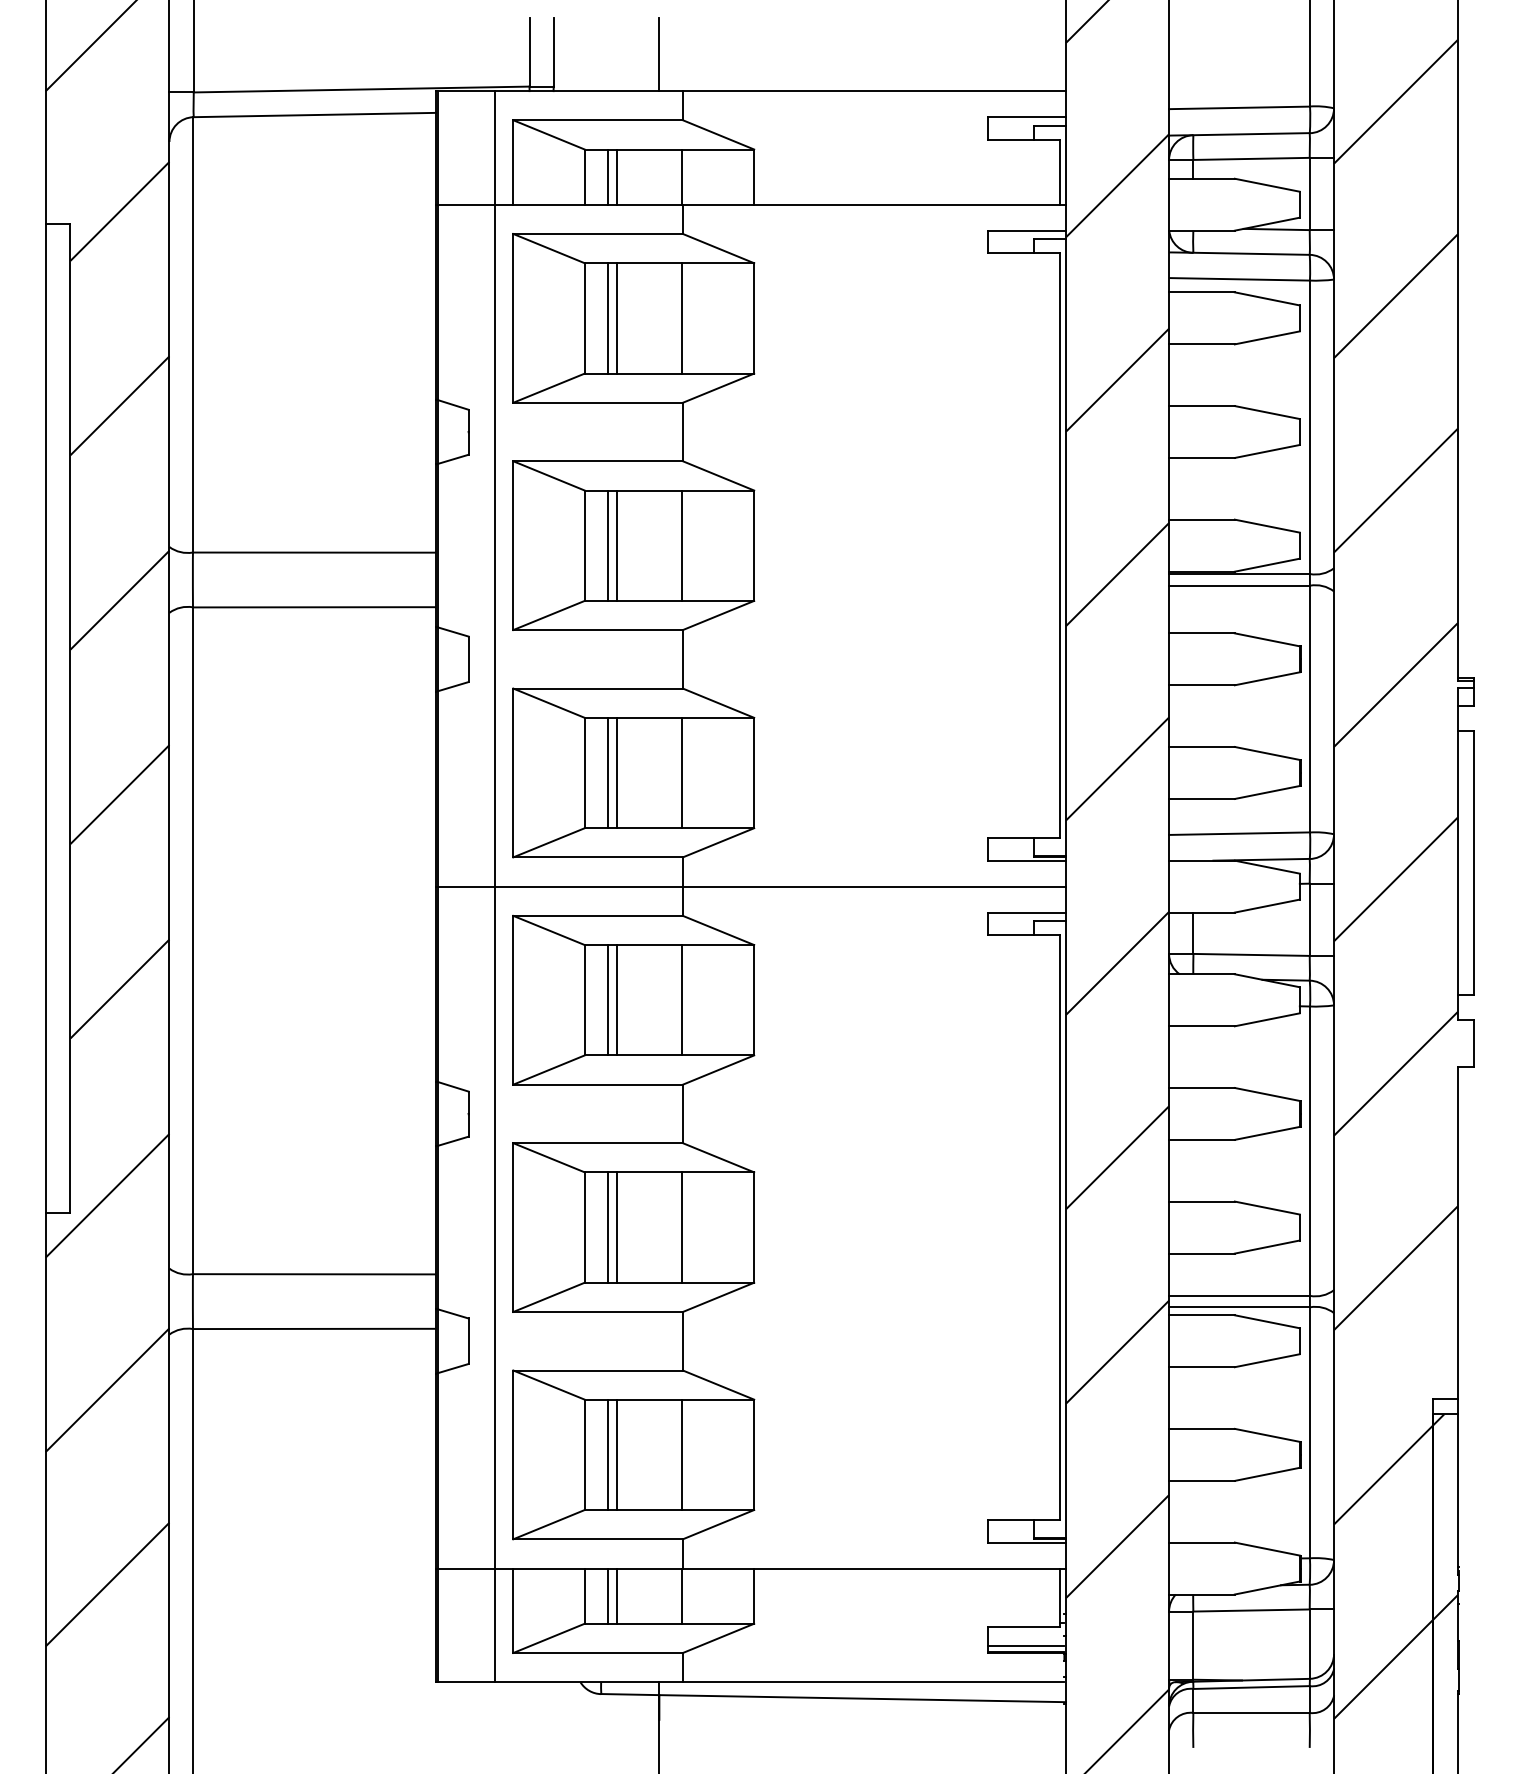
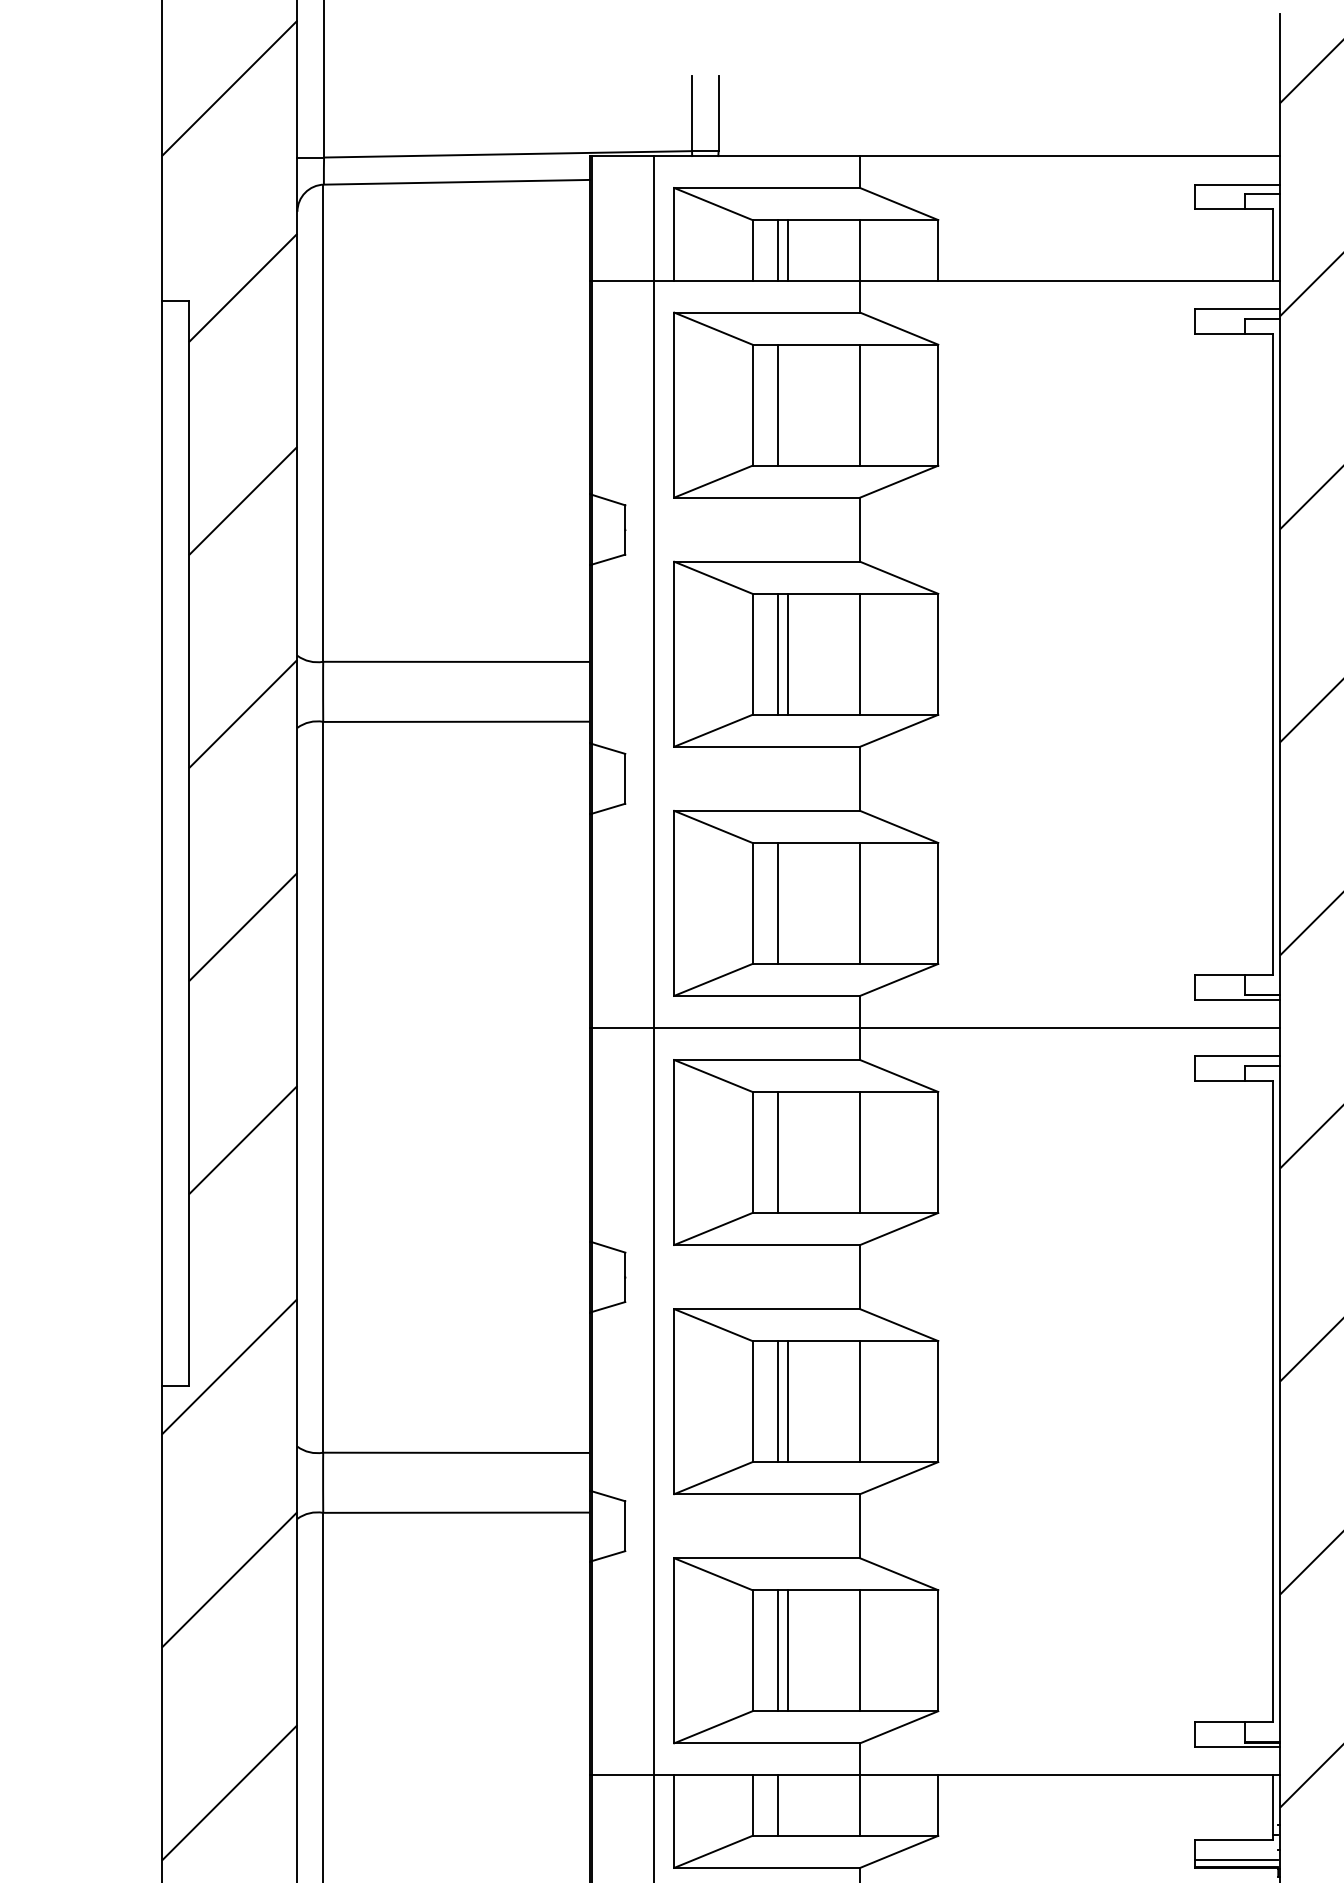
line: (659, 54) -> (834, 115), removed
line: (616, 318) -> (787, 405), removed
line: (616, 772) -> (787, 902), removed
line: (616, 1000) -> (787, 1152), removed
line: (616, 1595) -> (787, 1804), removed

